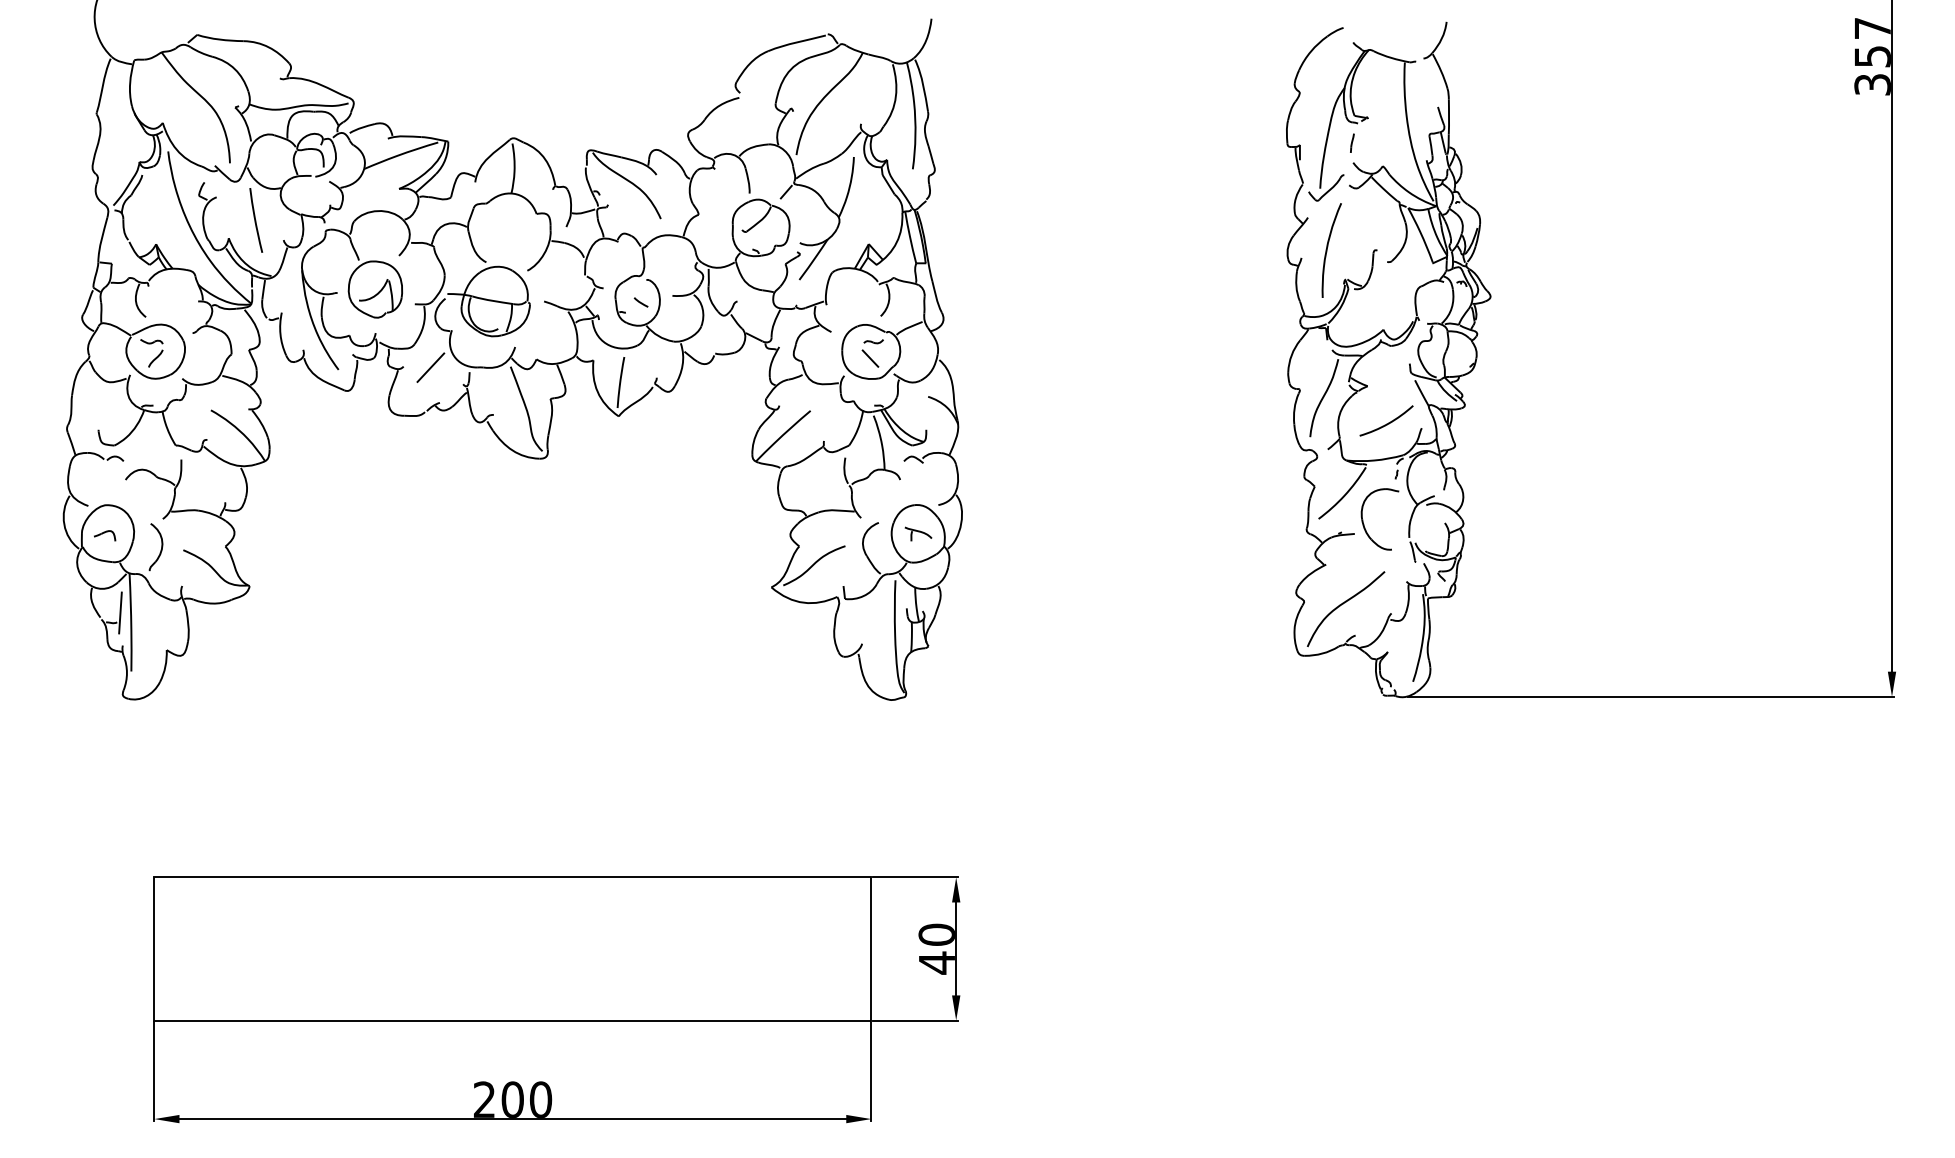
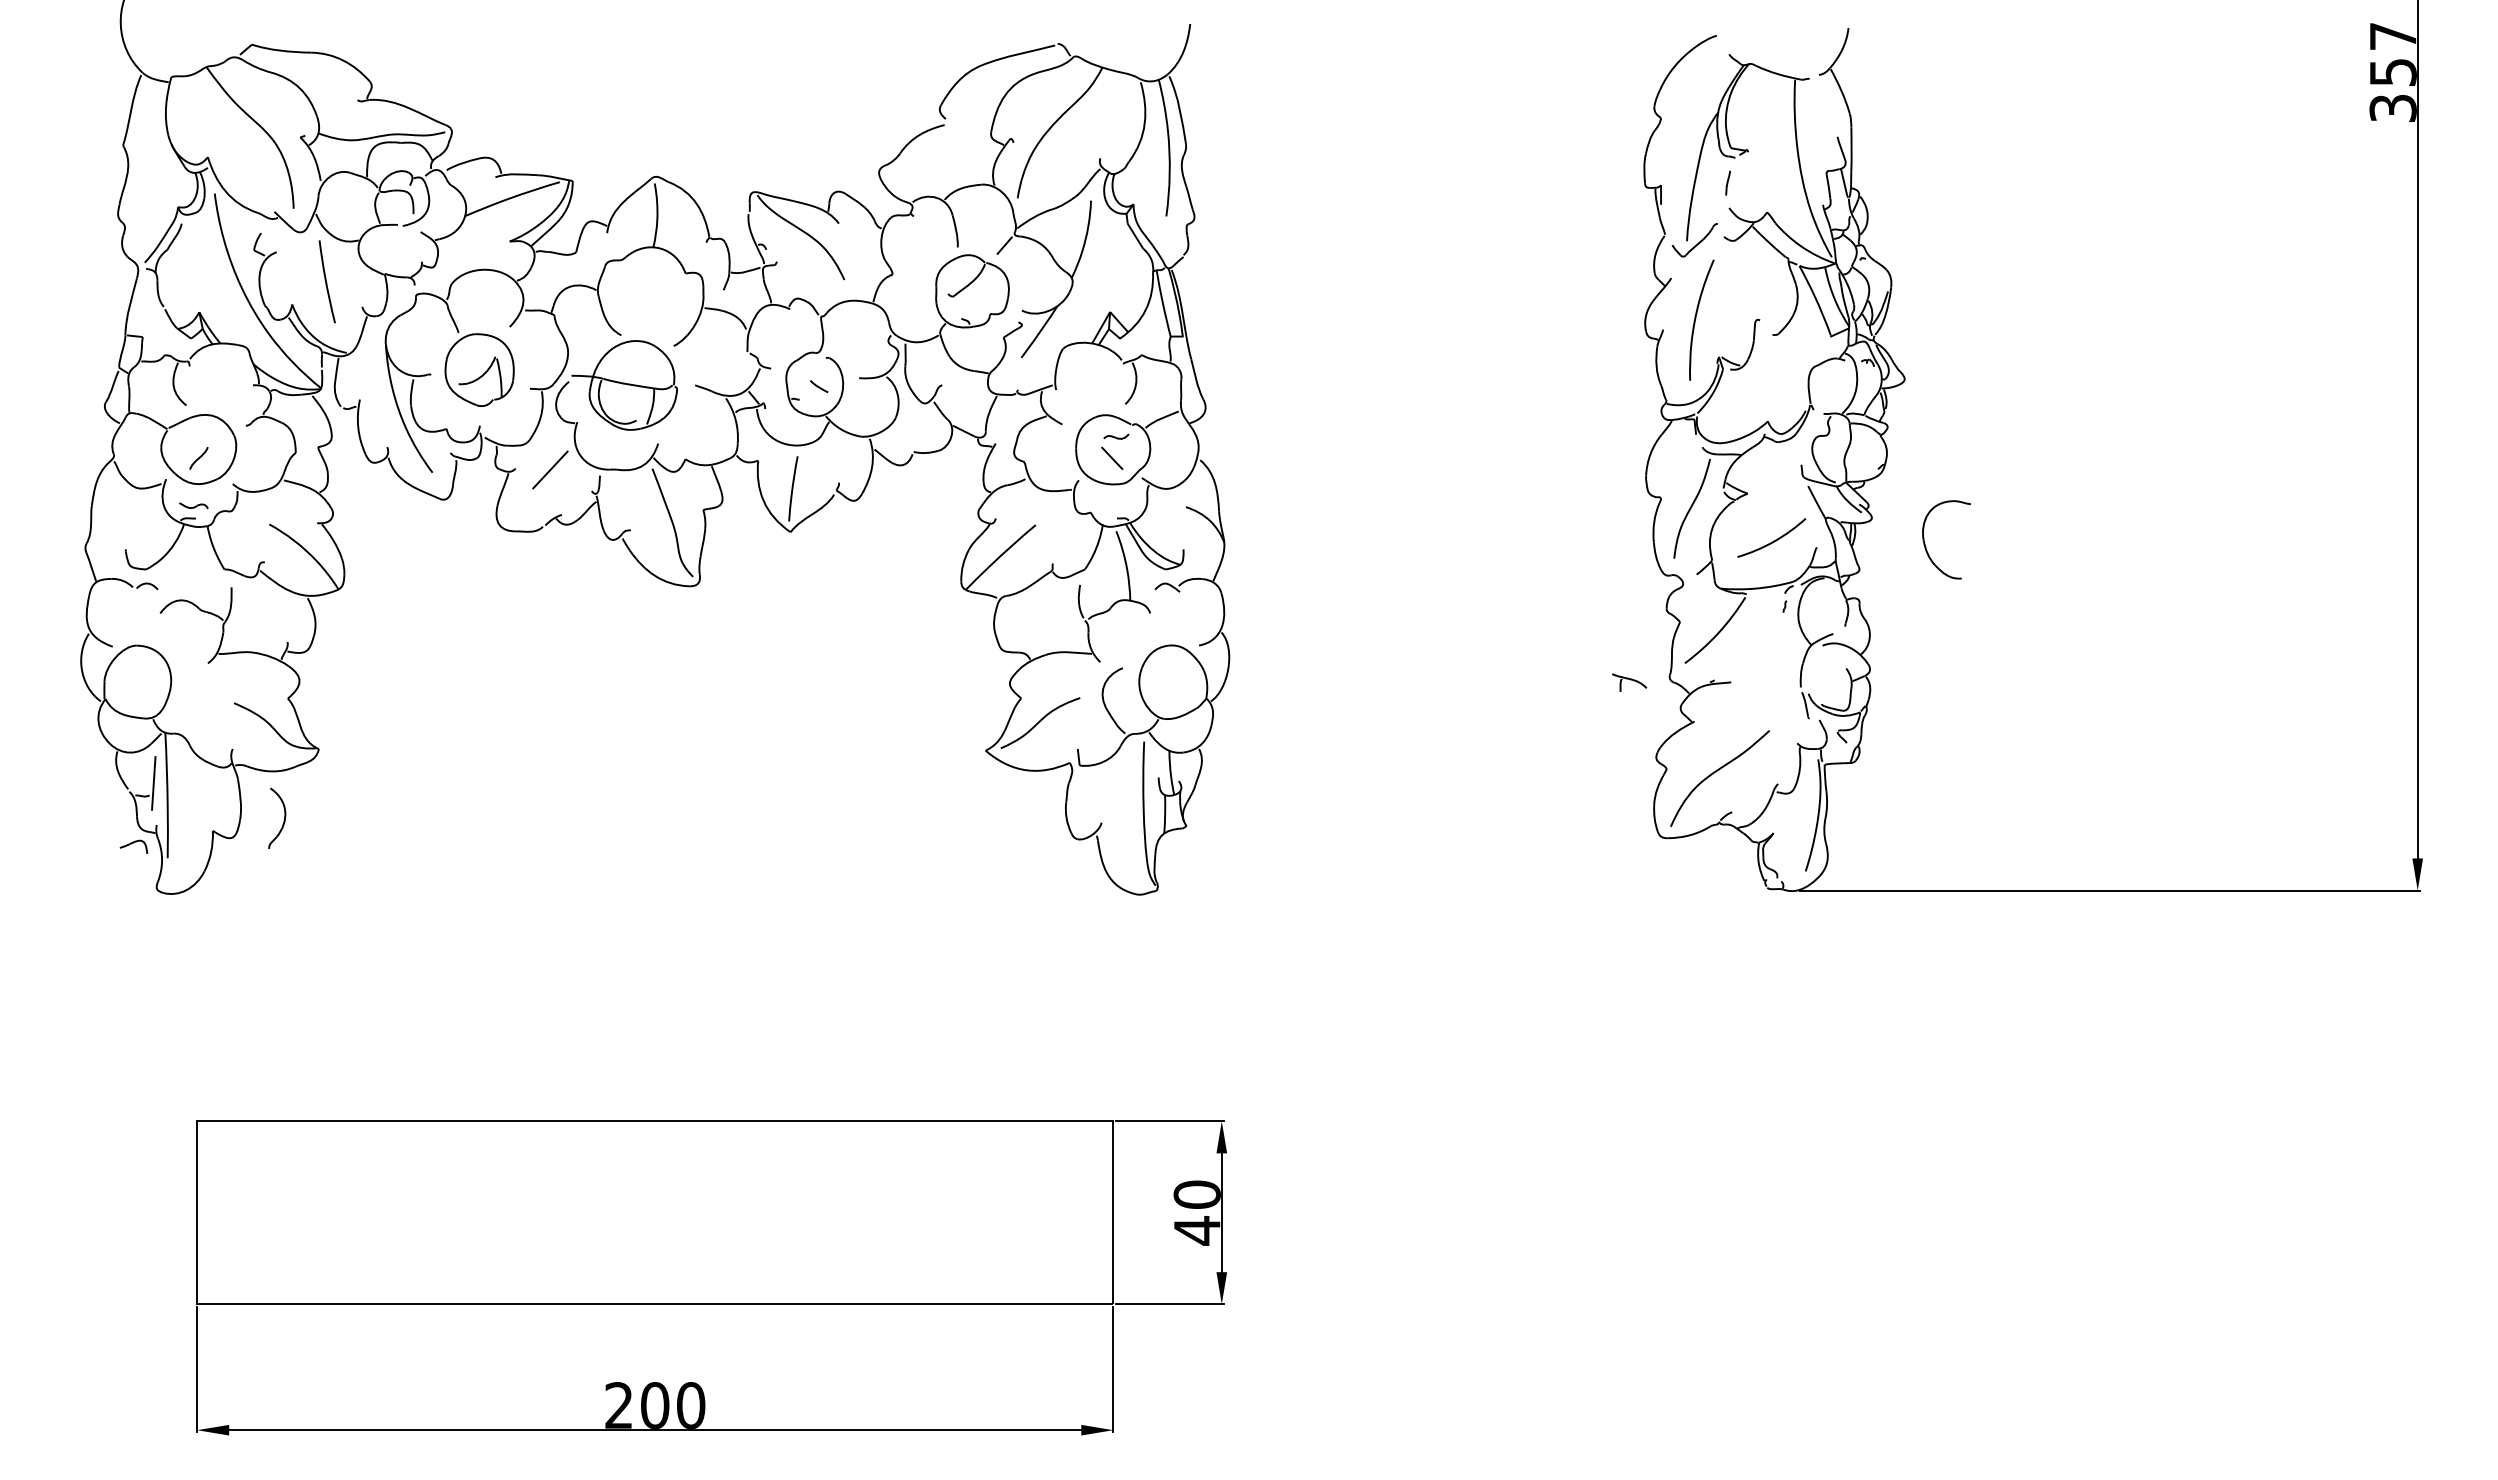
part: (151, 341) -> (193, 505), moved
part: (1364, 524) -> (1926, 546), moved
part: (918, 534) -> (1629, 682), moved
part: (104, 535) -> (133, 846), moved
part: (160, 548) -> (283, 820), moved

